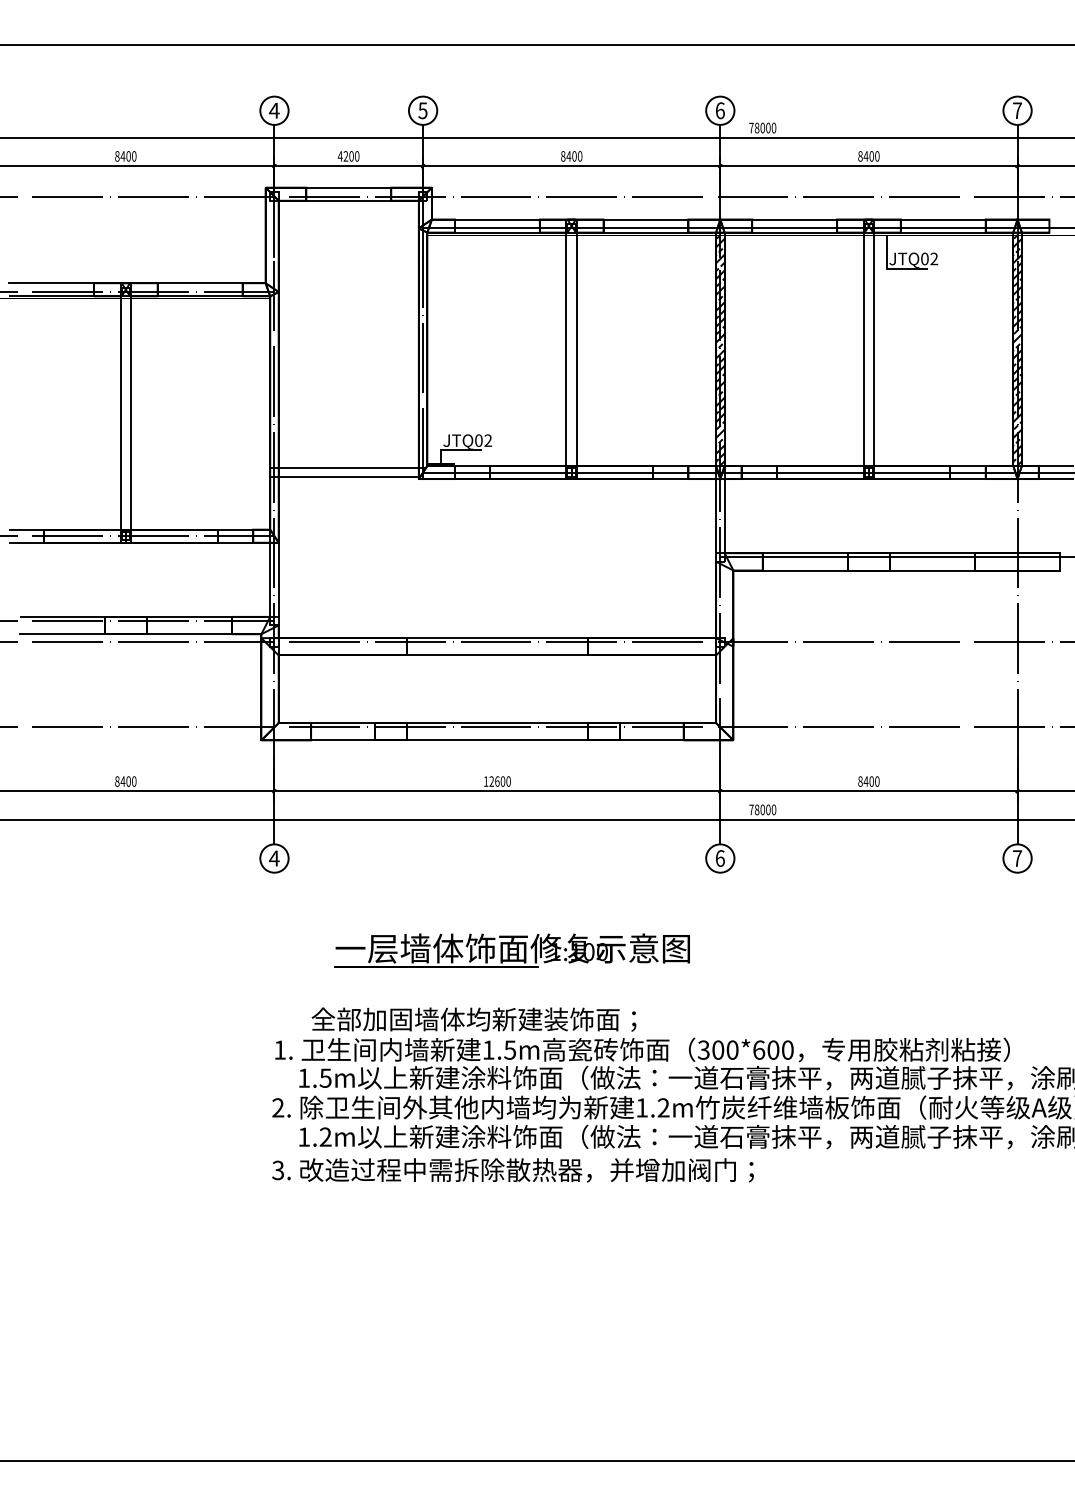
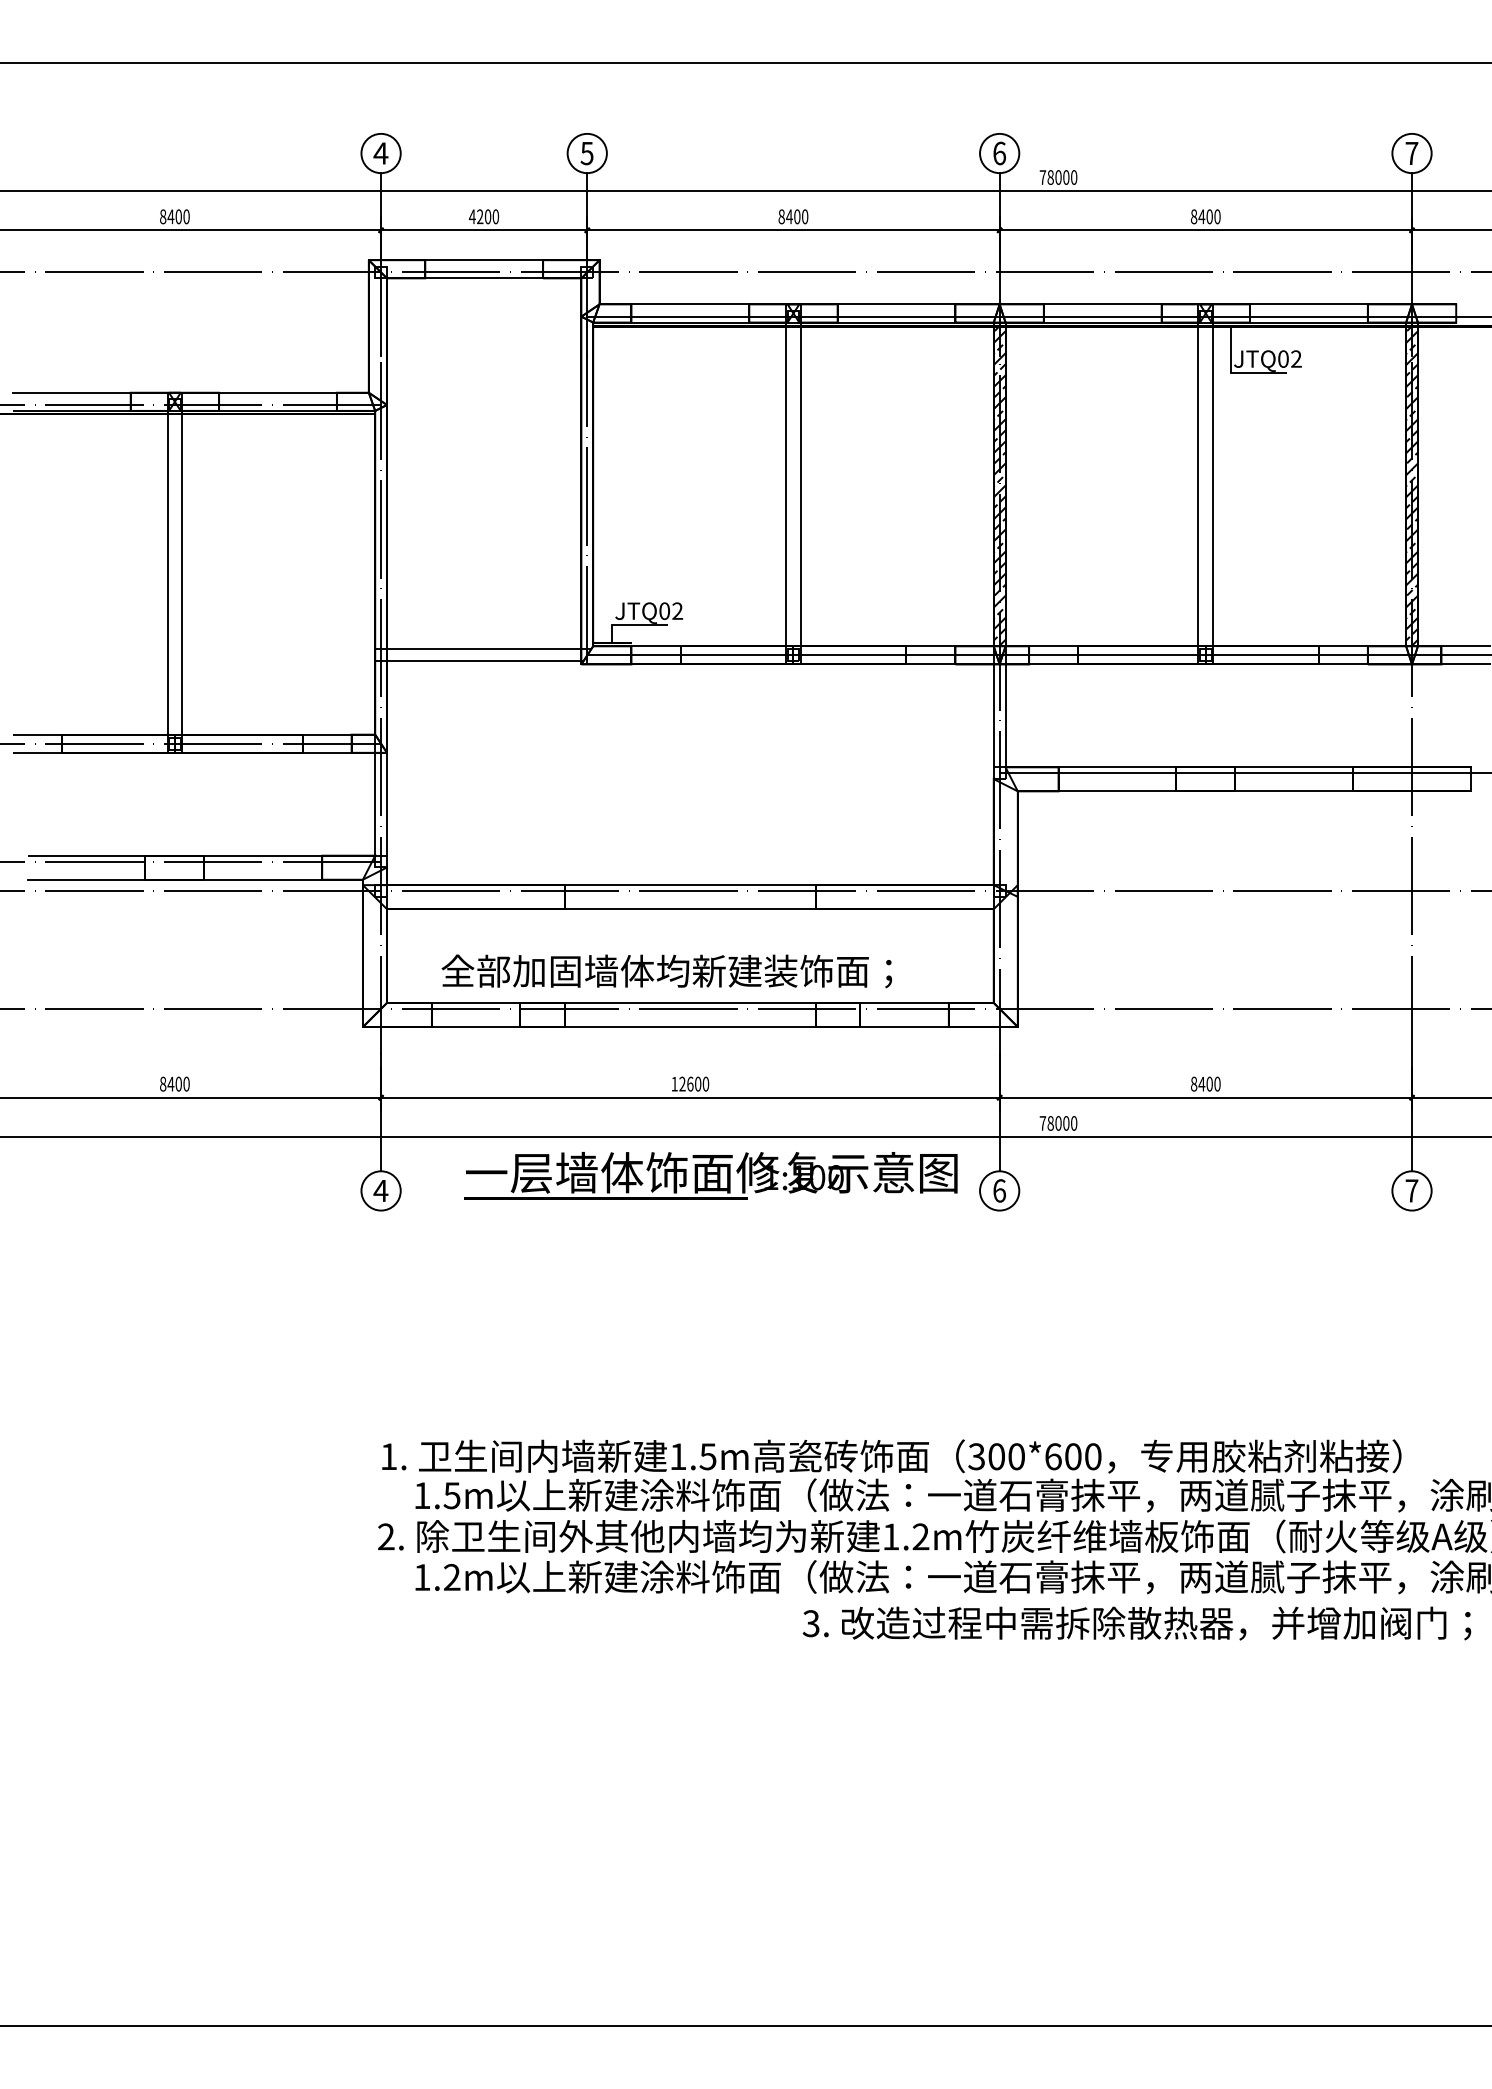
text: (511, 950) -> (710, 1175), moved
text: (473, 1019) -> (666, 971), moved
text: (512, 1170) -> (1136, 1623), moved

